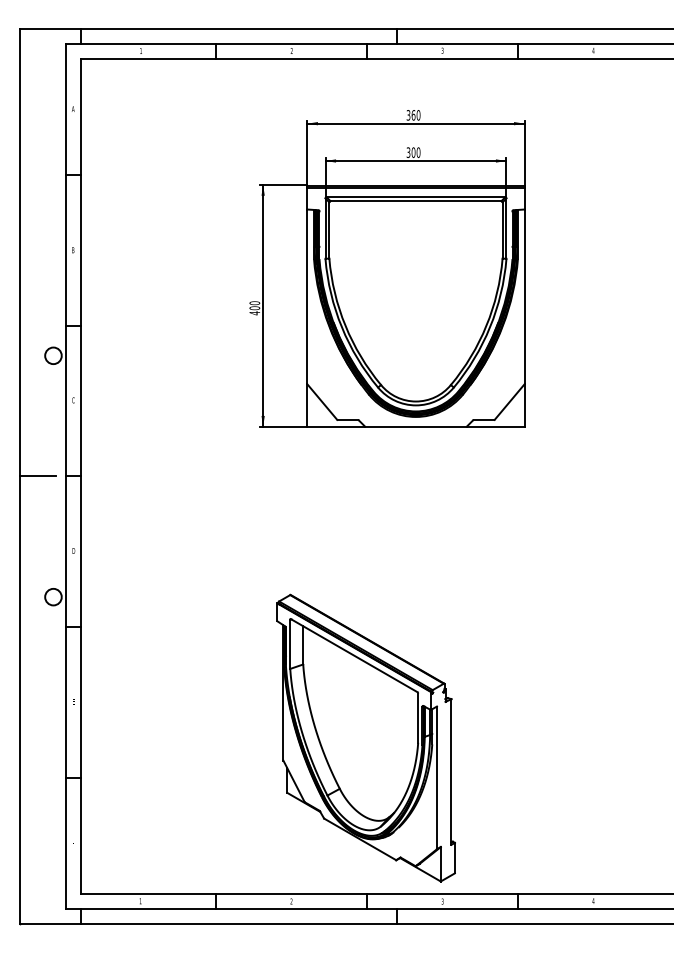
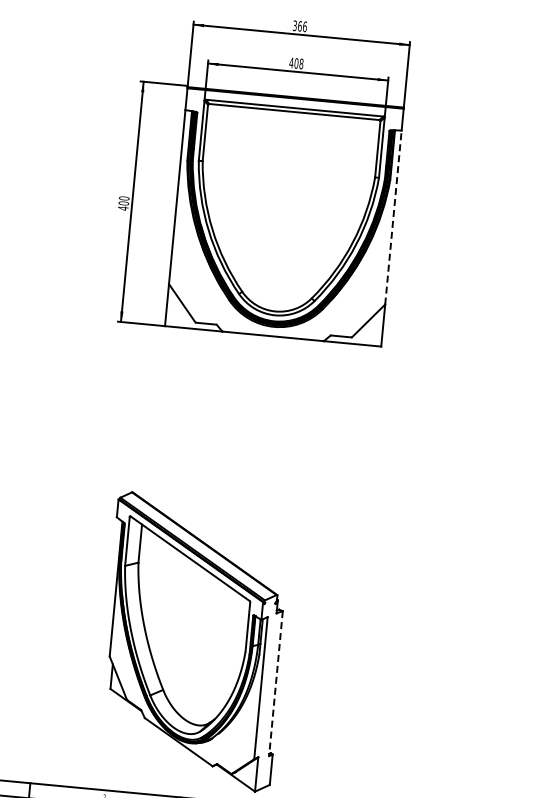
text: (418, 115) -> (304, 26), 360 -> 366
text: (413, 152) -> (296, 63), 300 -> 408
line: (524, 296) -> (393, 217), solid -> dashed
line: (451, 772) -> (275, 684), solid -> dashed

